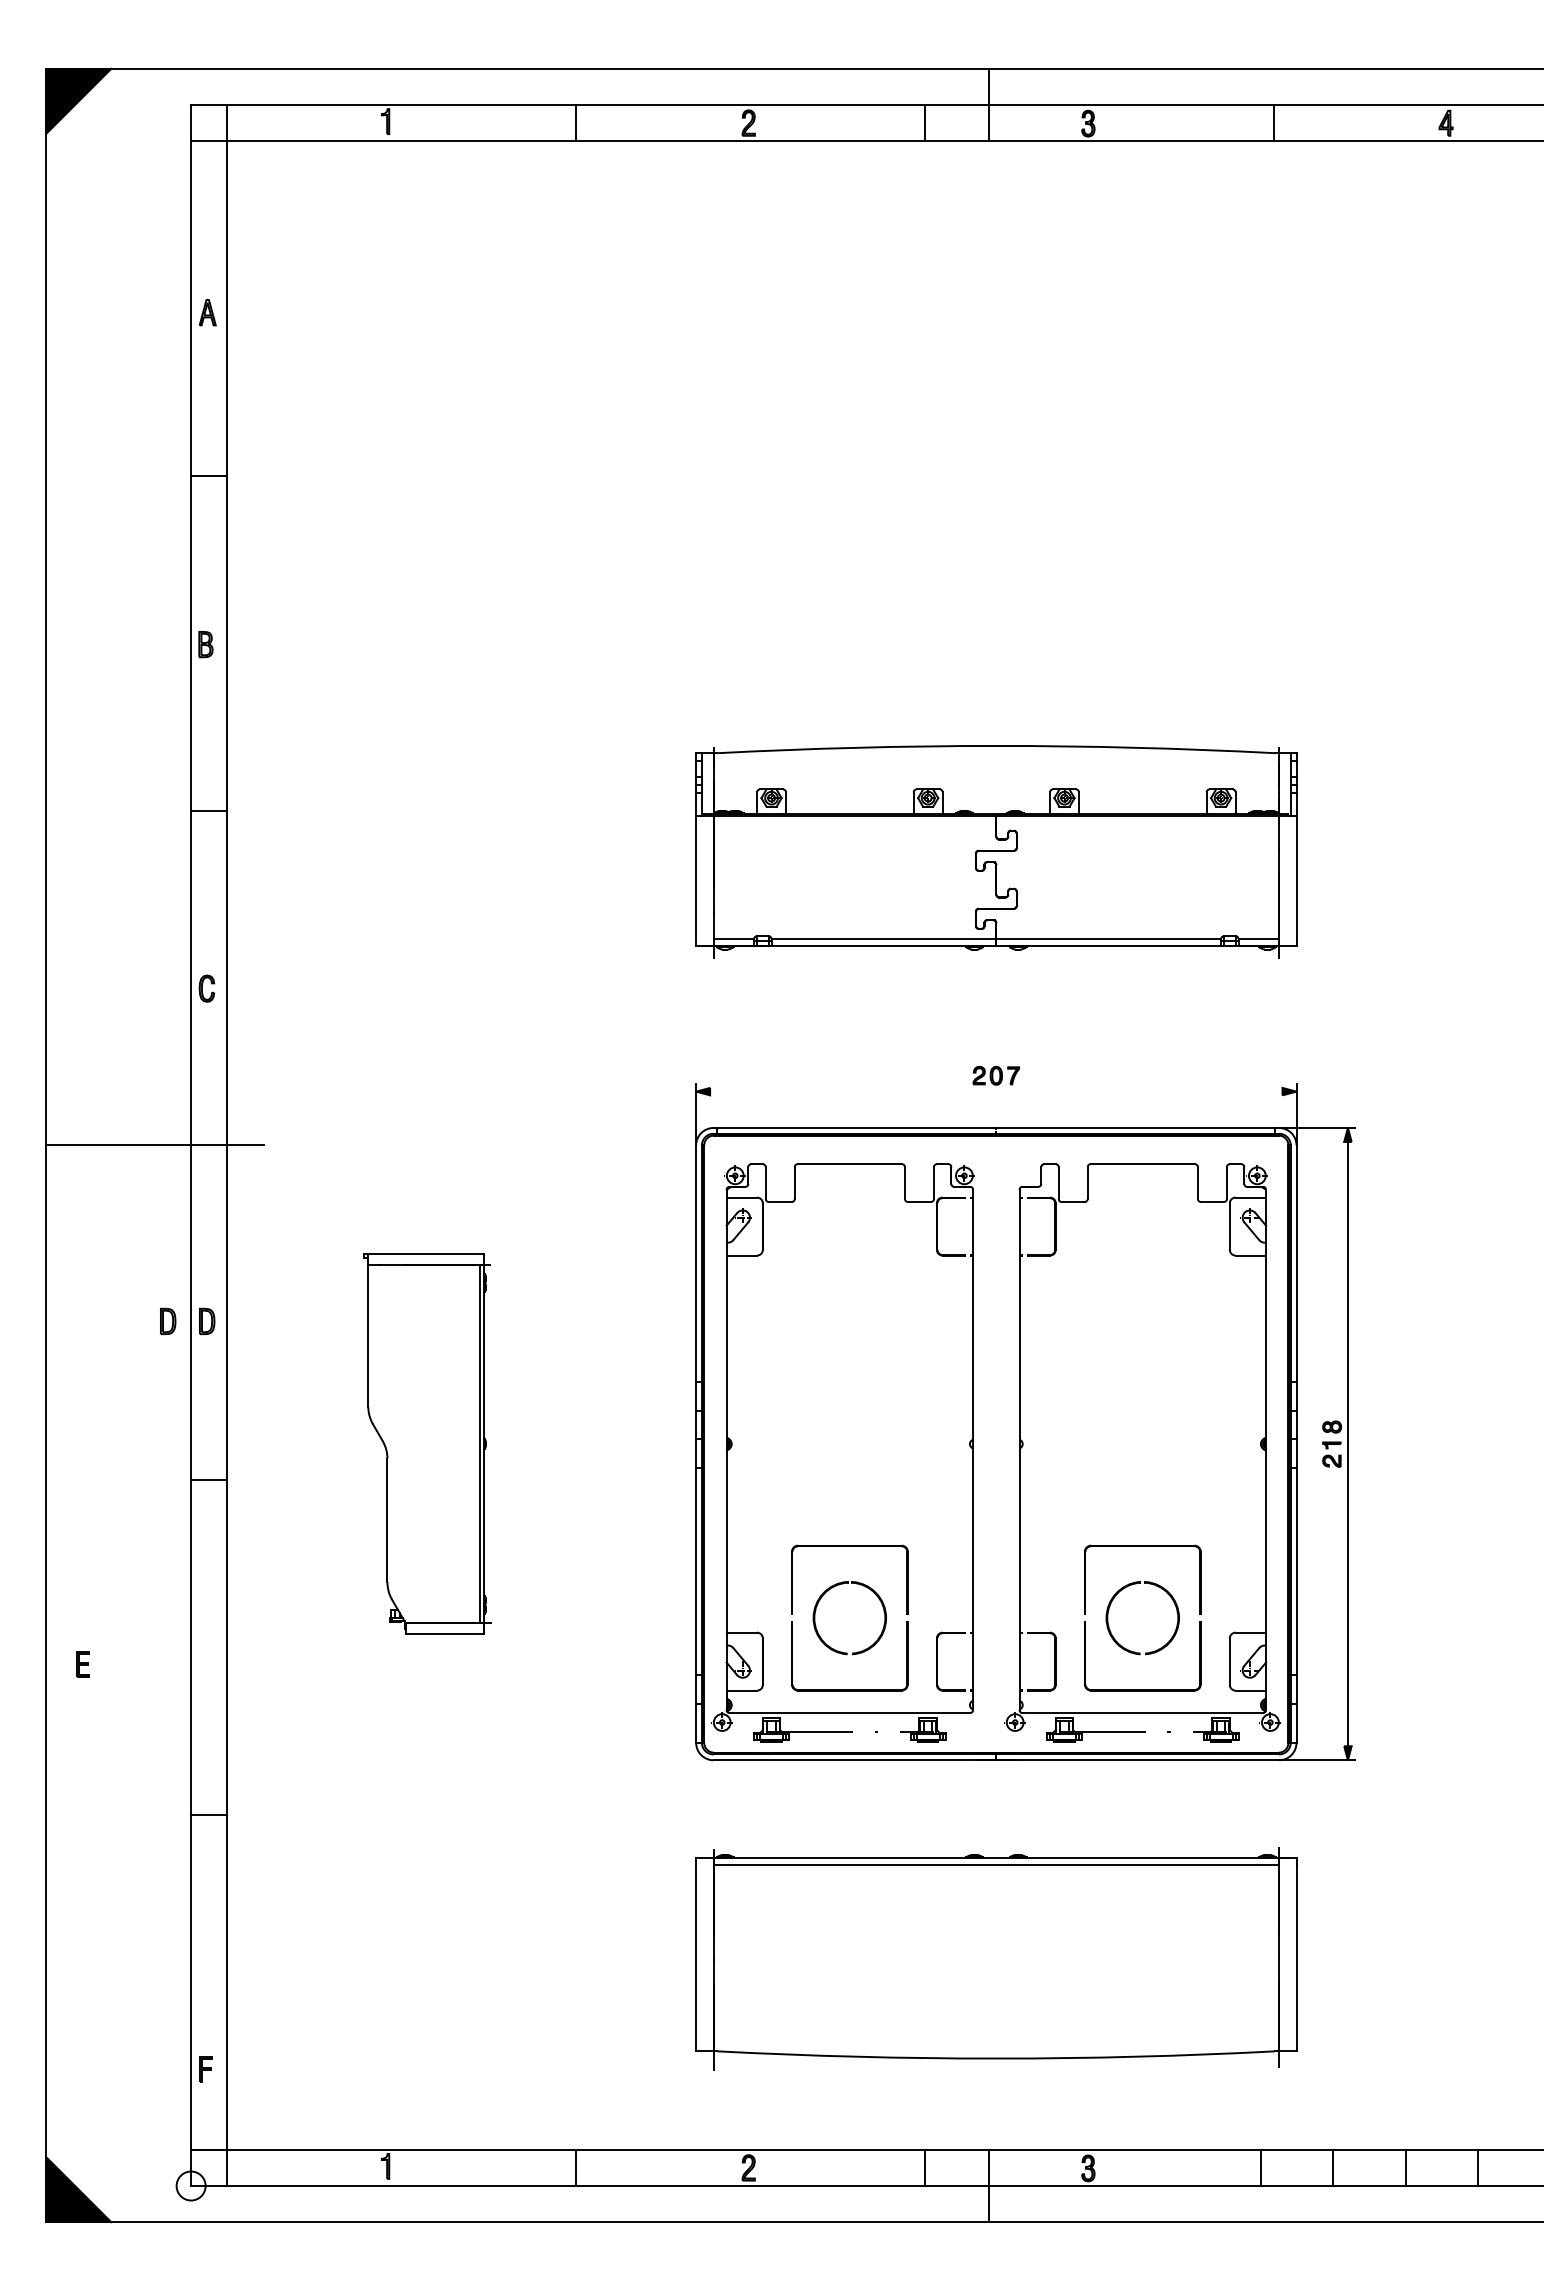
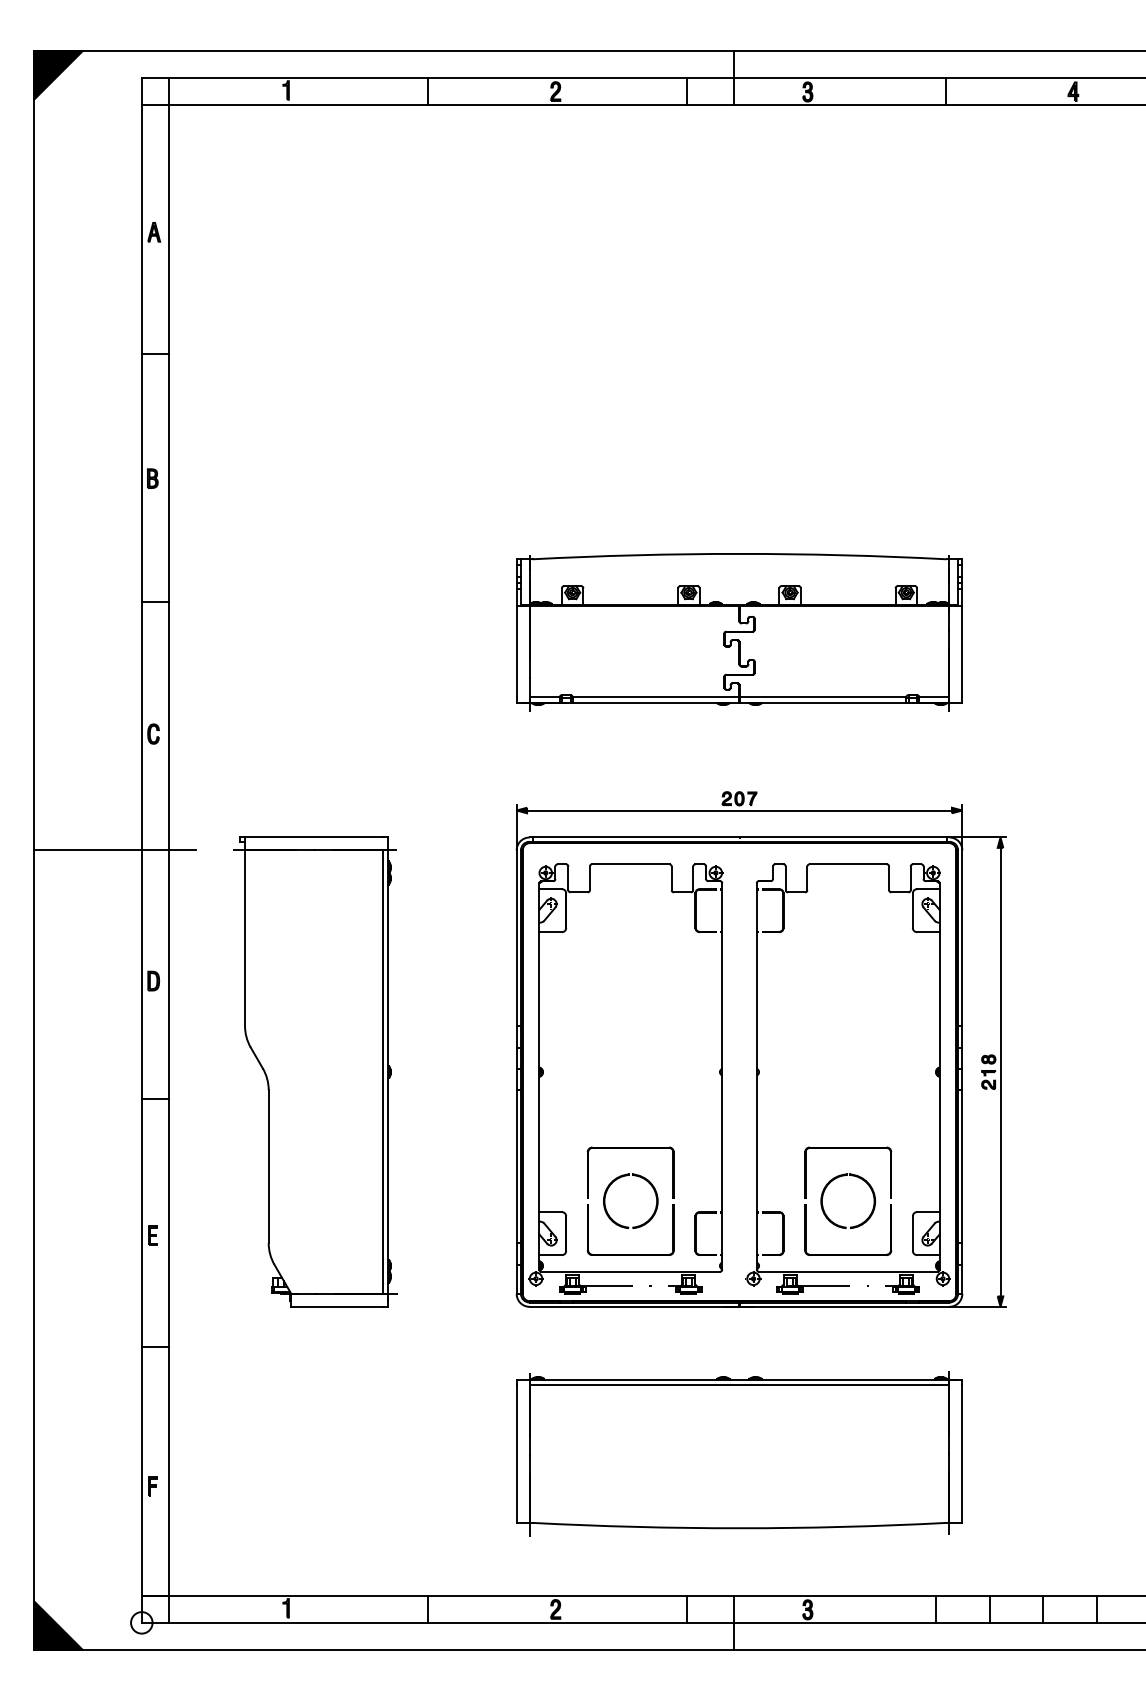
line: (996, 1091) -> (739, 810), added
part: (168, 1321) -> (125, 981), removed
part: (425, 1443) -> (315, 1071), size x1.67
part: (82, 1664) -> (152, 1235), moved
part: (205, 2069) -> (152, 1486), moved

